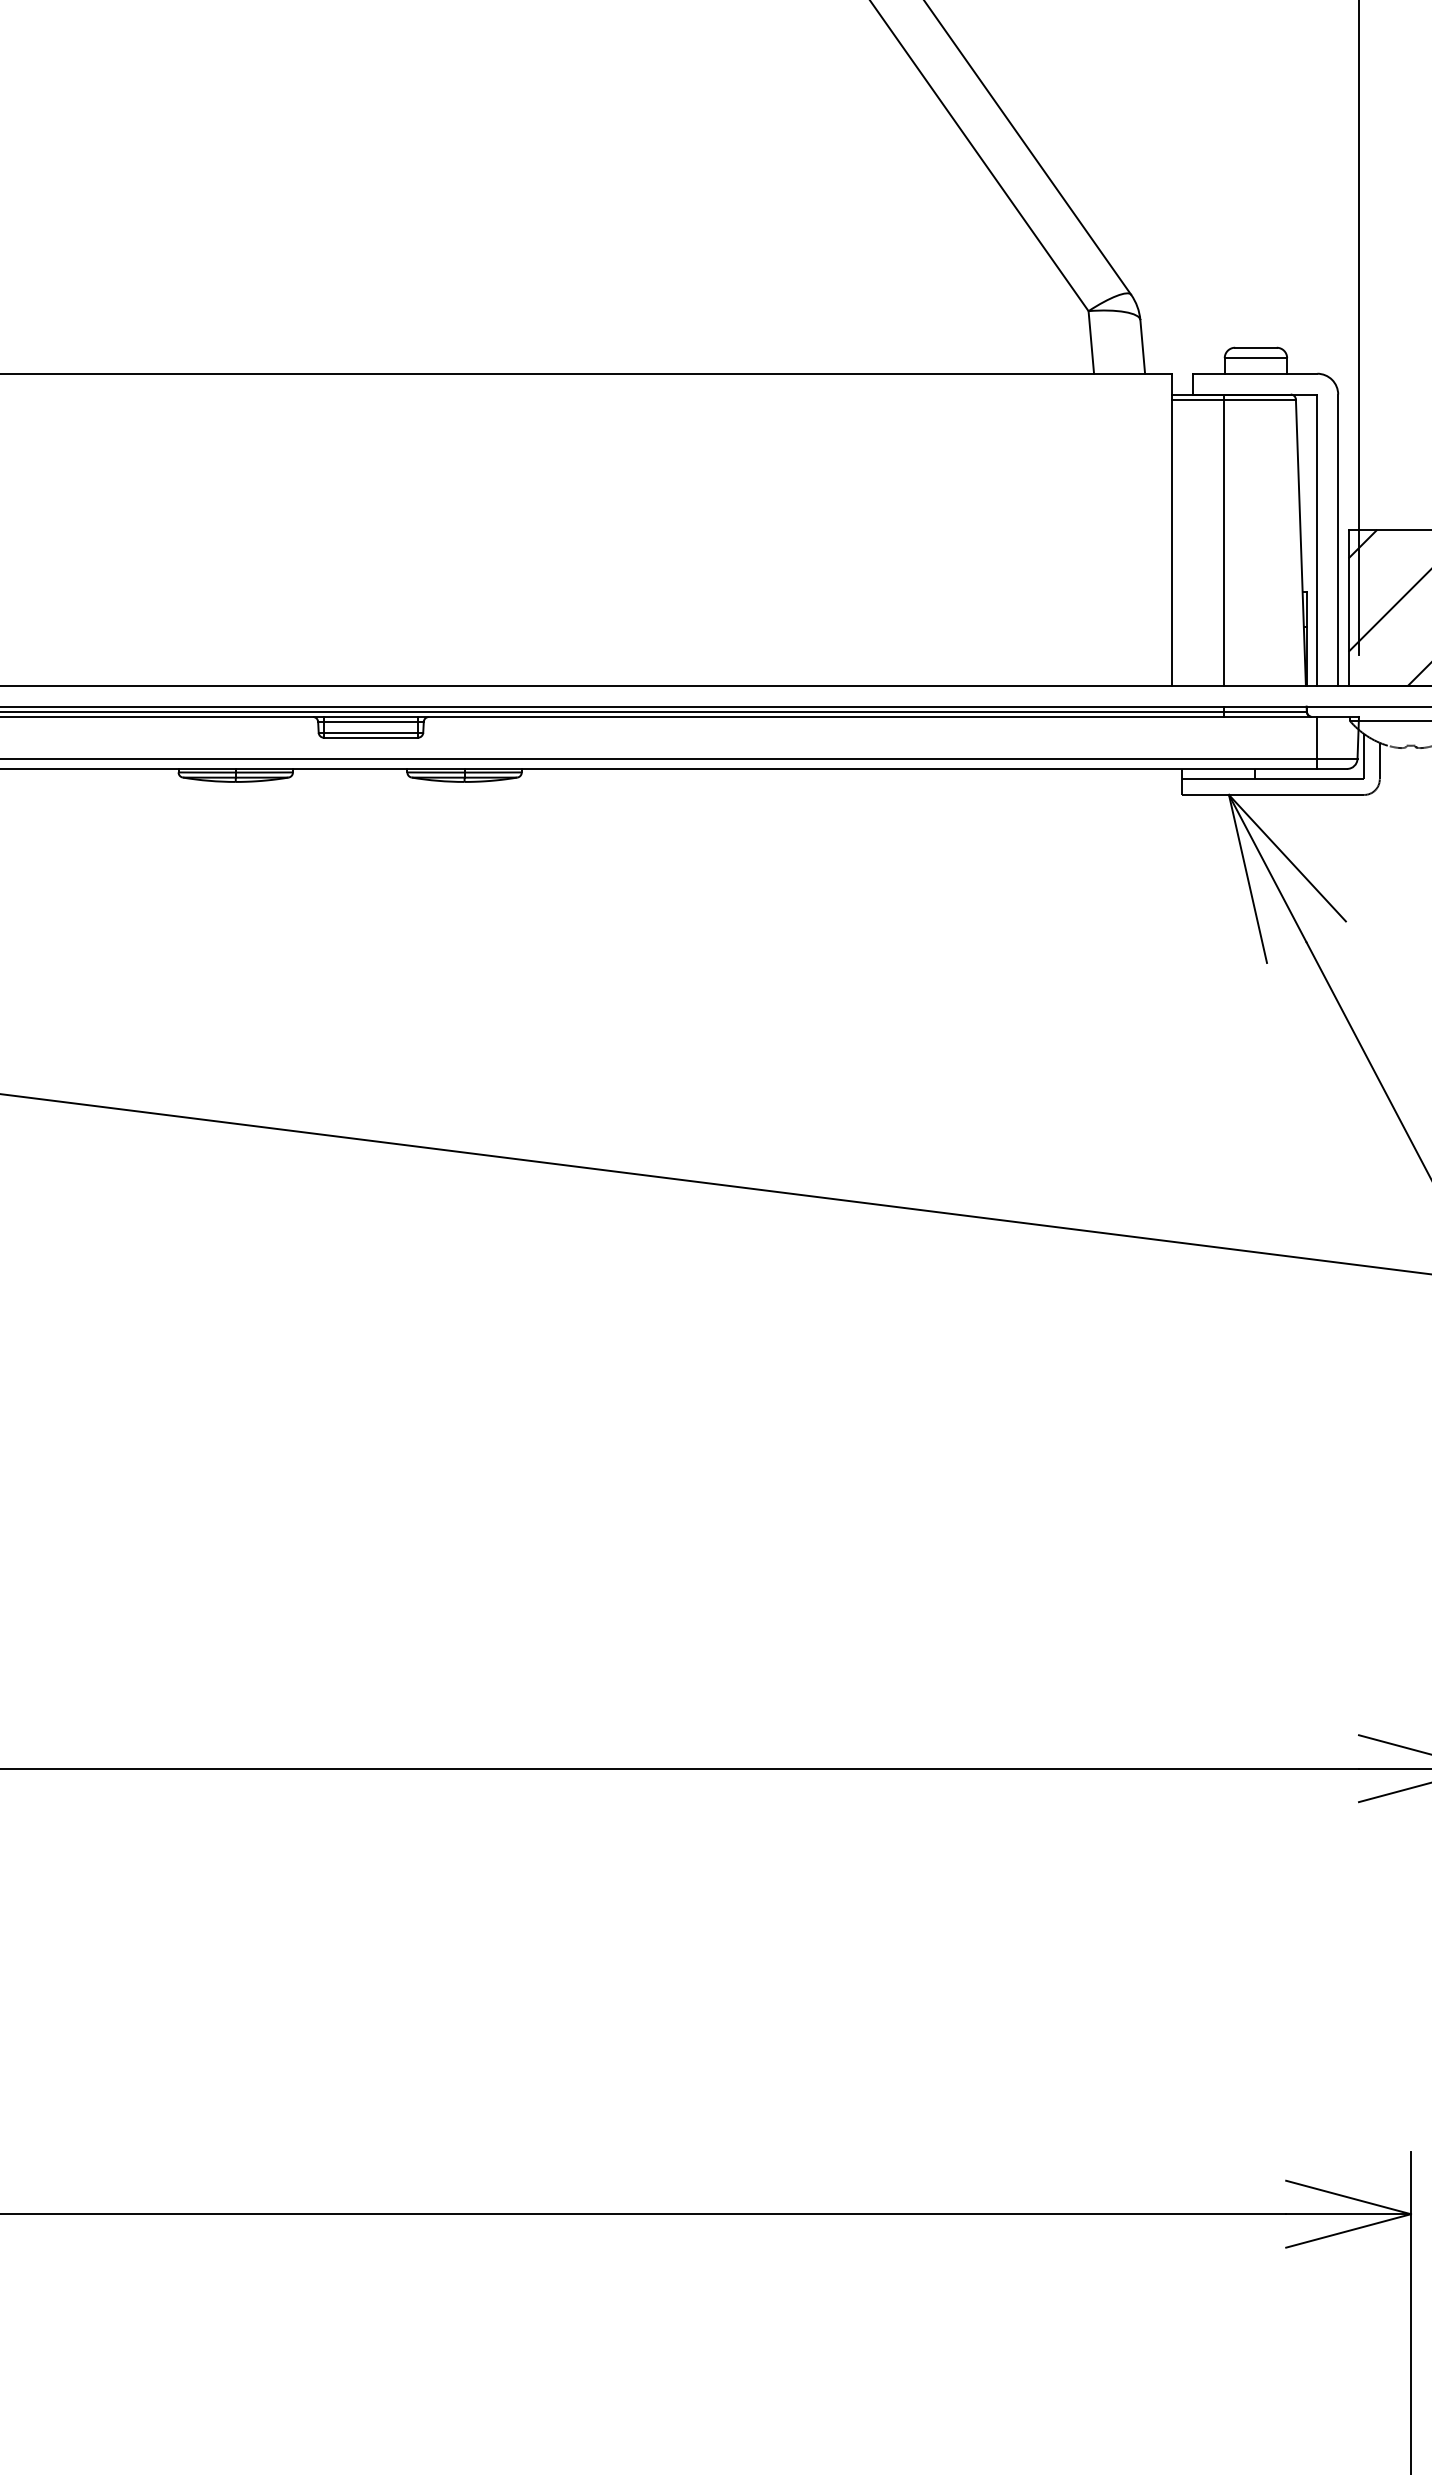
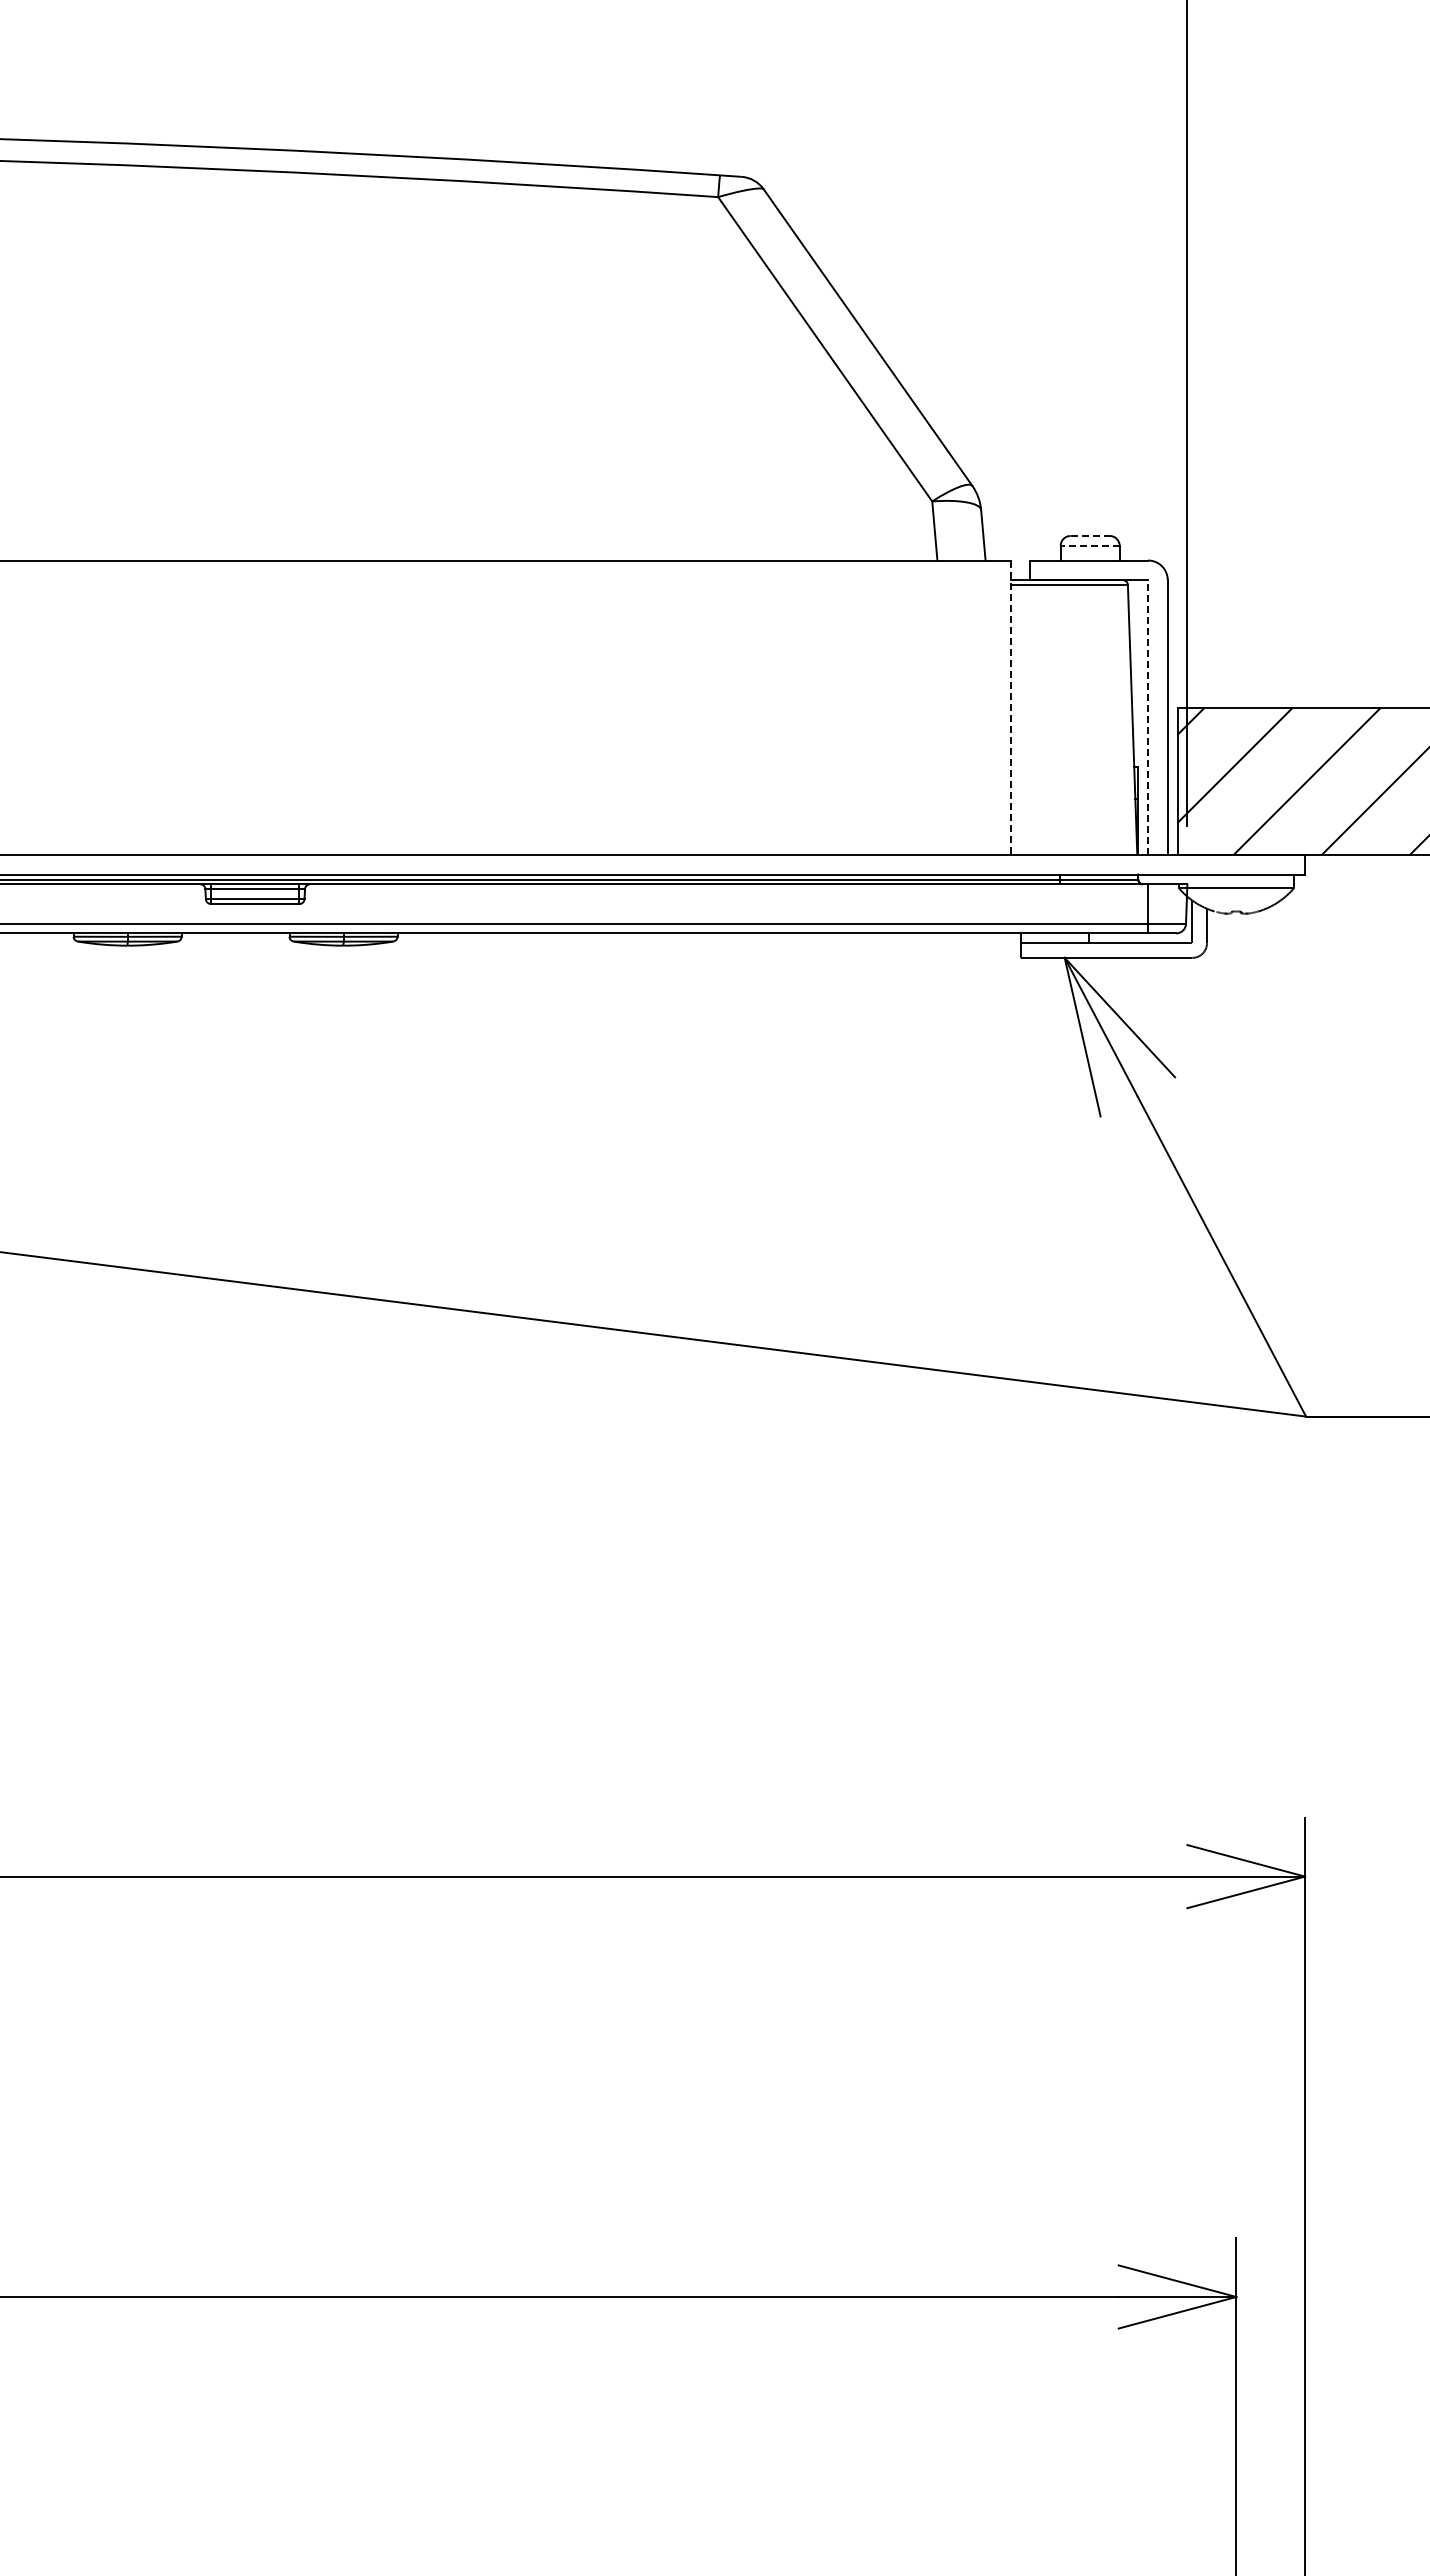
line: (1256, 348) -> (1090, 536), solid -> dashed
line: (1255, 357) -> (1089, 545), solid -> dashed
line: (1171, 530) -> (1010, 708), solid -> dashed
line: (1223, 540) -> (1059, 717), removed
line: (1317, 540) -> (1148, 717), solid -> dashed

